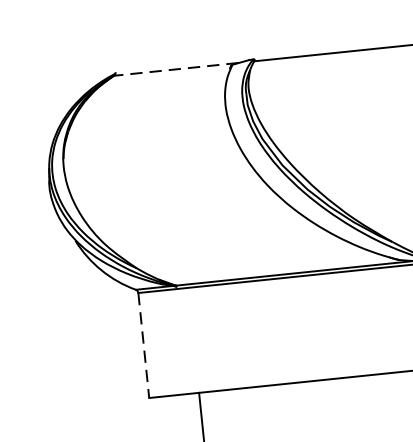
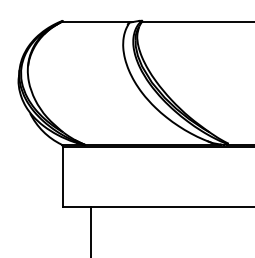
line: (176, 68) -> (97, 21), dashed -> solid
line: (143, 347) -> (62, 177), dashed -> solid

